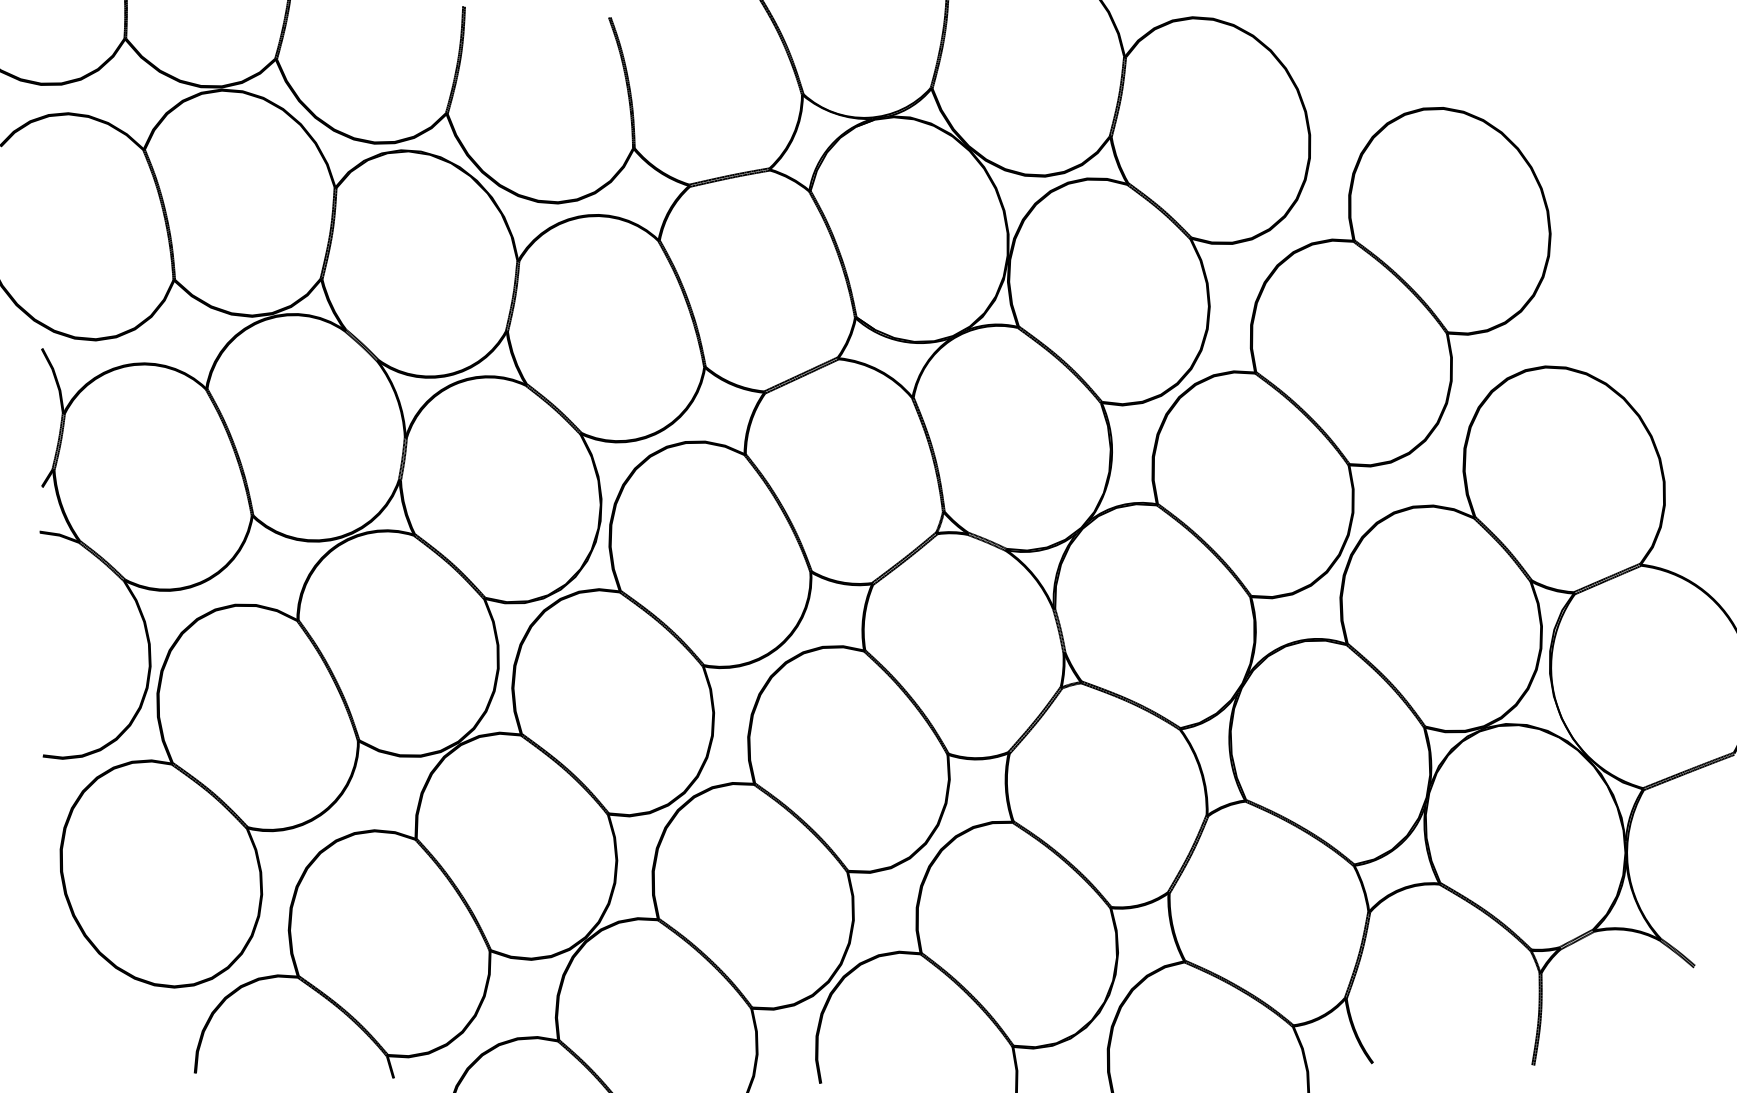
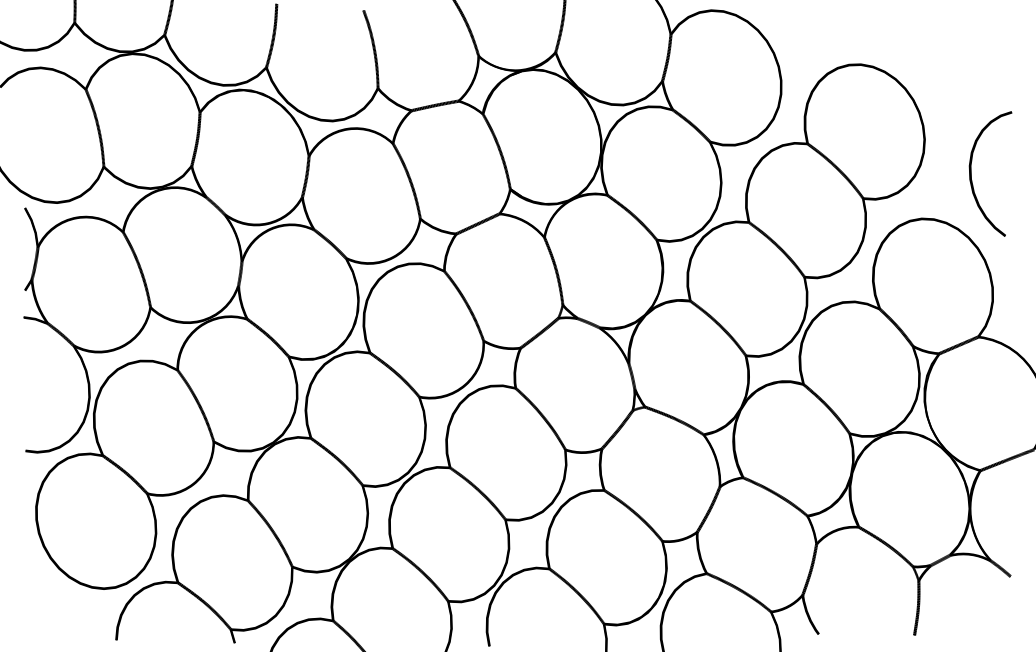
part: (1628, 290) -> (971, 173), added

